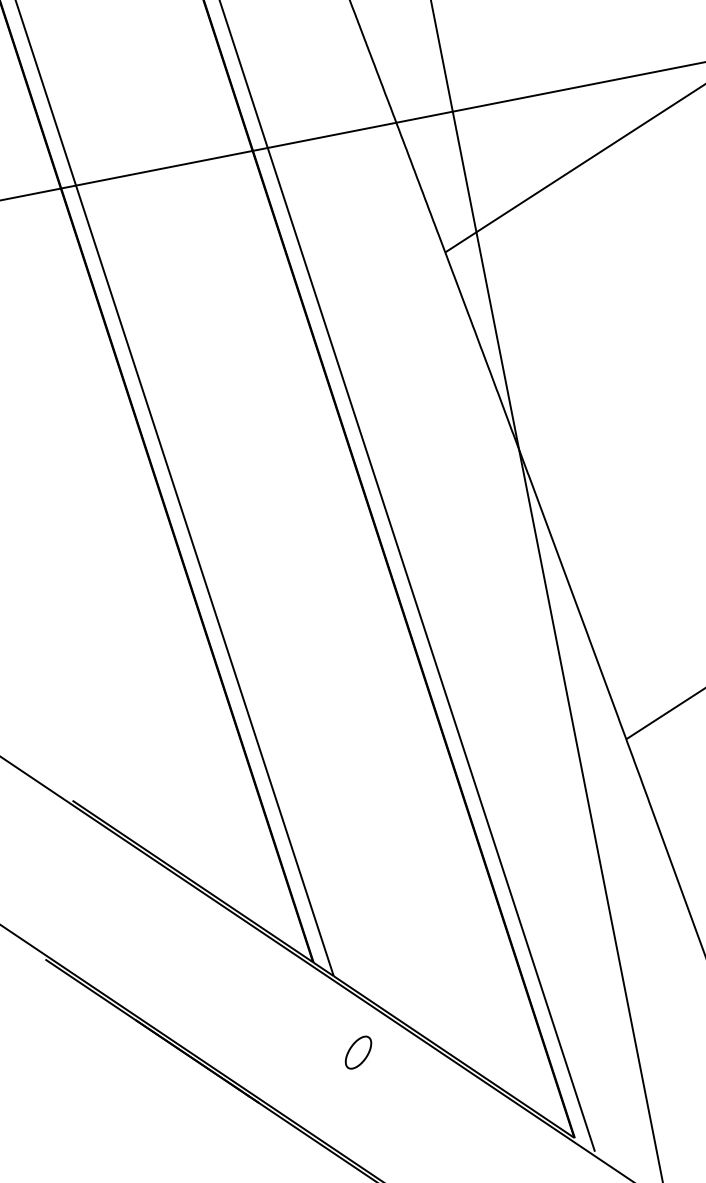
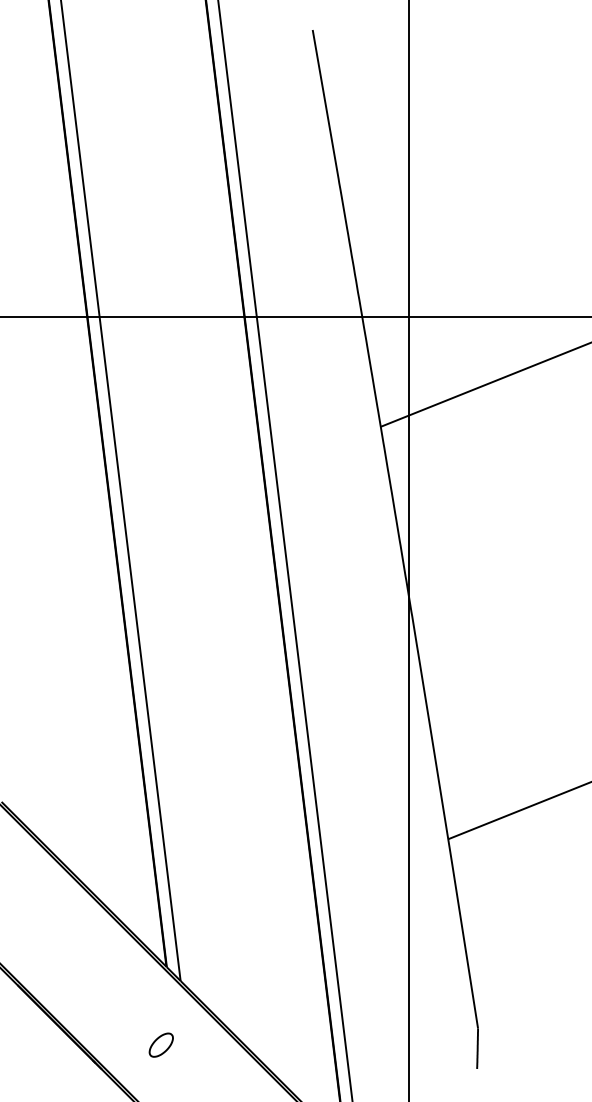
part: (357, 1052) -> (160, 1044), moved

